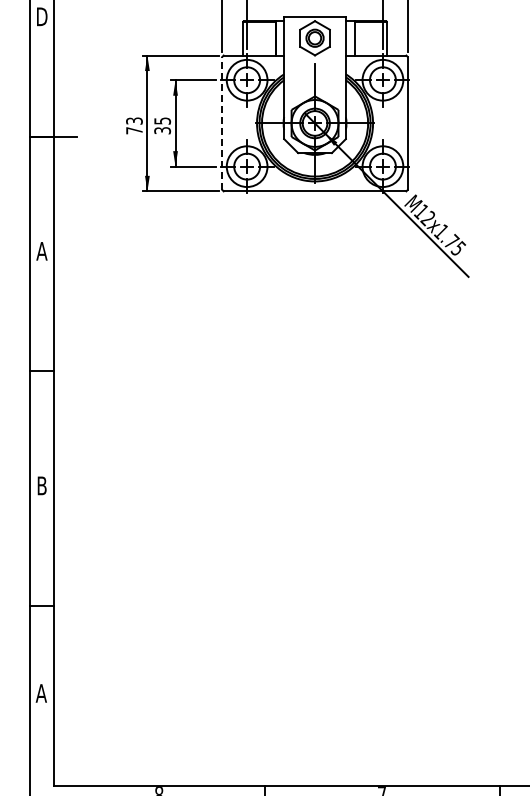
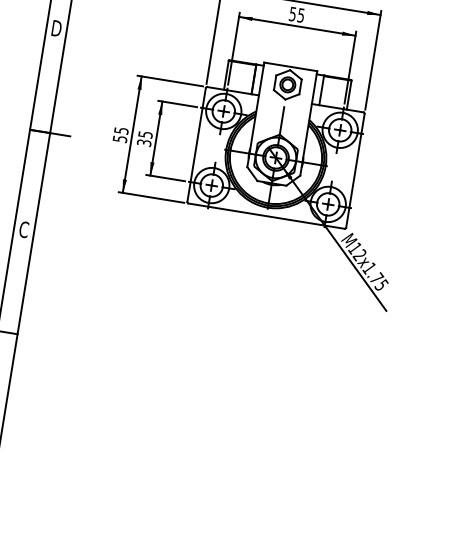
line: (222, 123) -> (196, 145), dashed -> solid
text: (134, 125) -> (120, 134), 73 -> 55
text: (41, 250) -> (23, 228), A -> C

